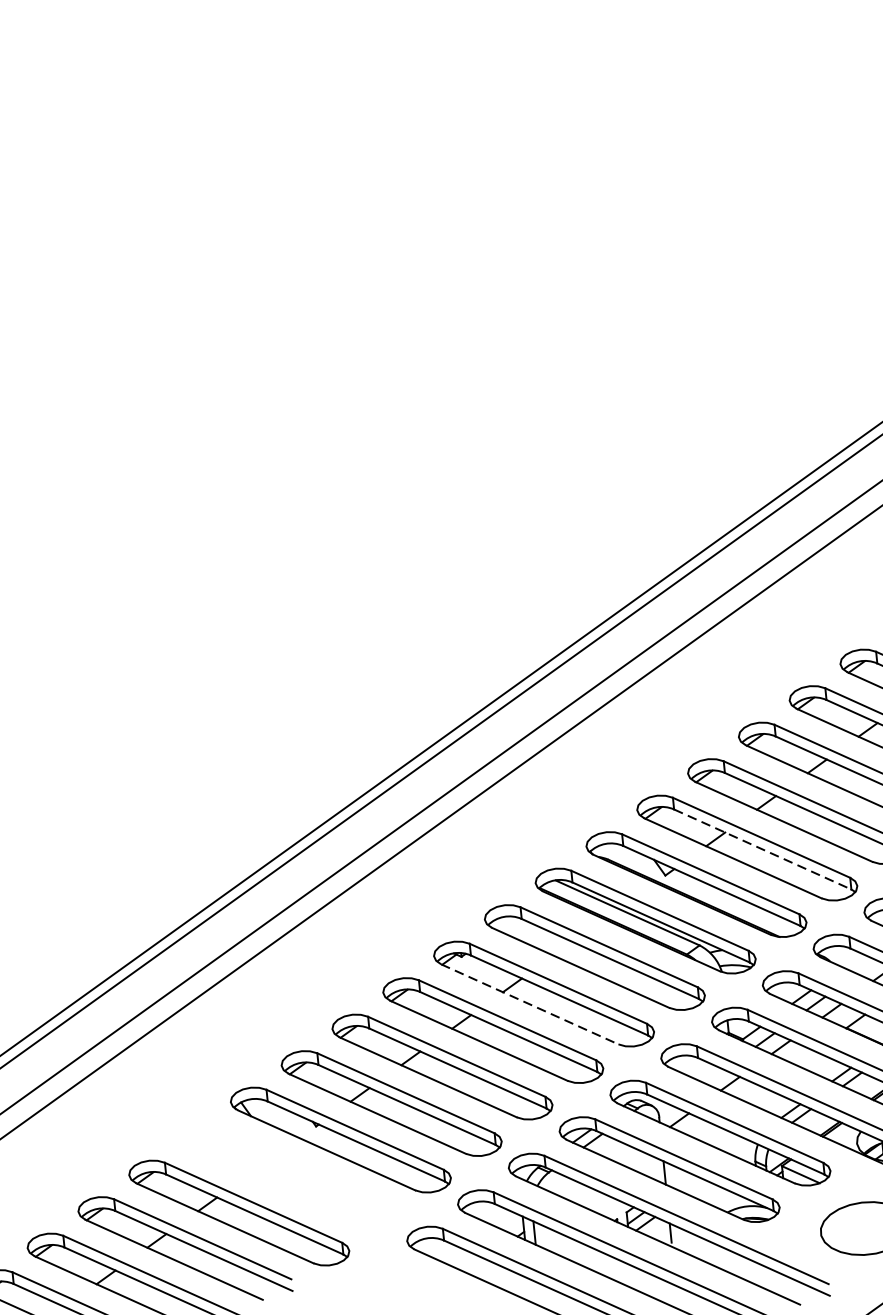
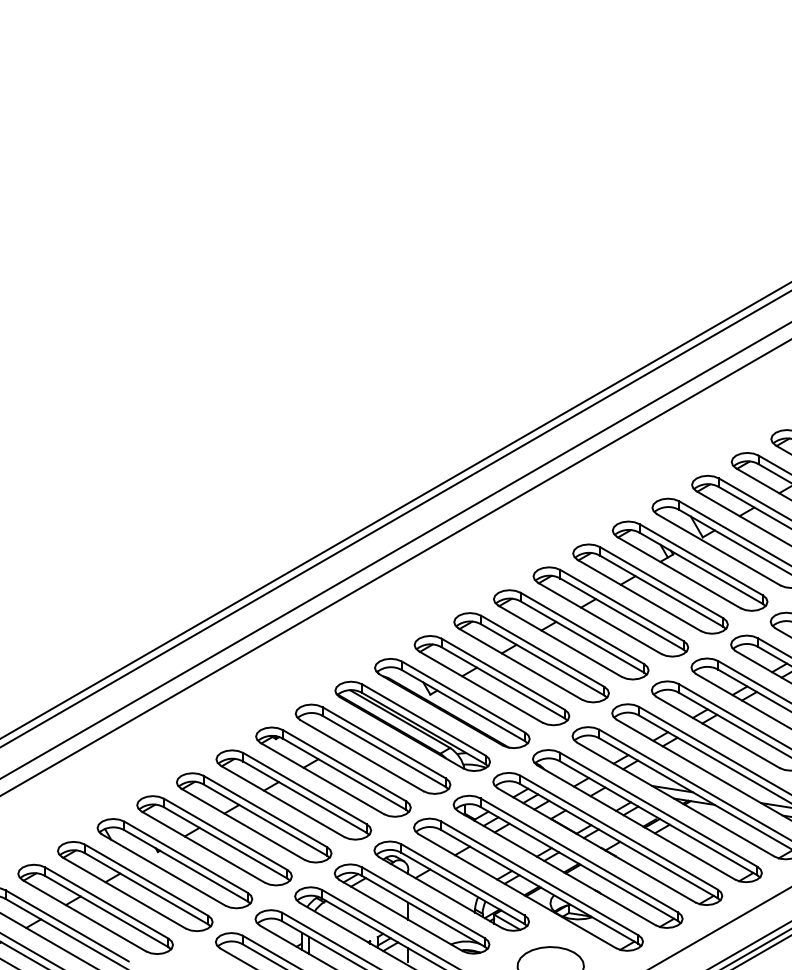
line: (763, 850) -> (503, 683), dashed -> solid
line: (530, 1004) -> (322, 778), dashed -> solid
part: (290, 1176) -> (135, 886), added

